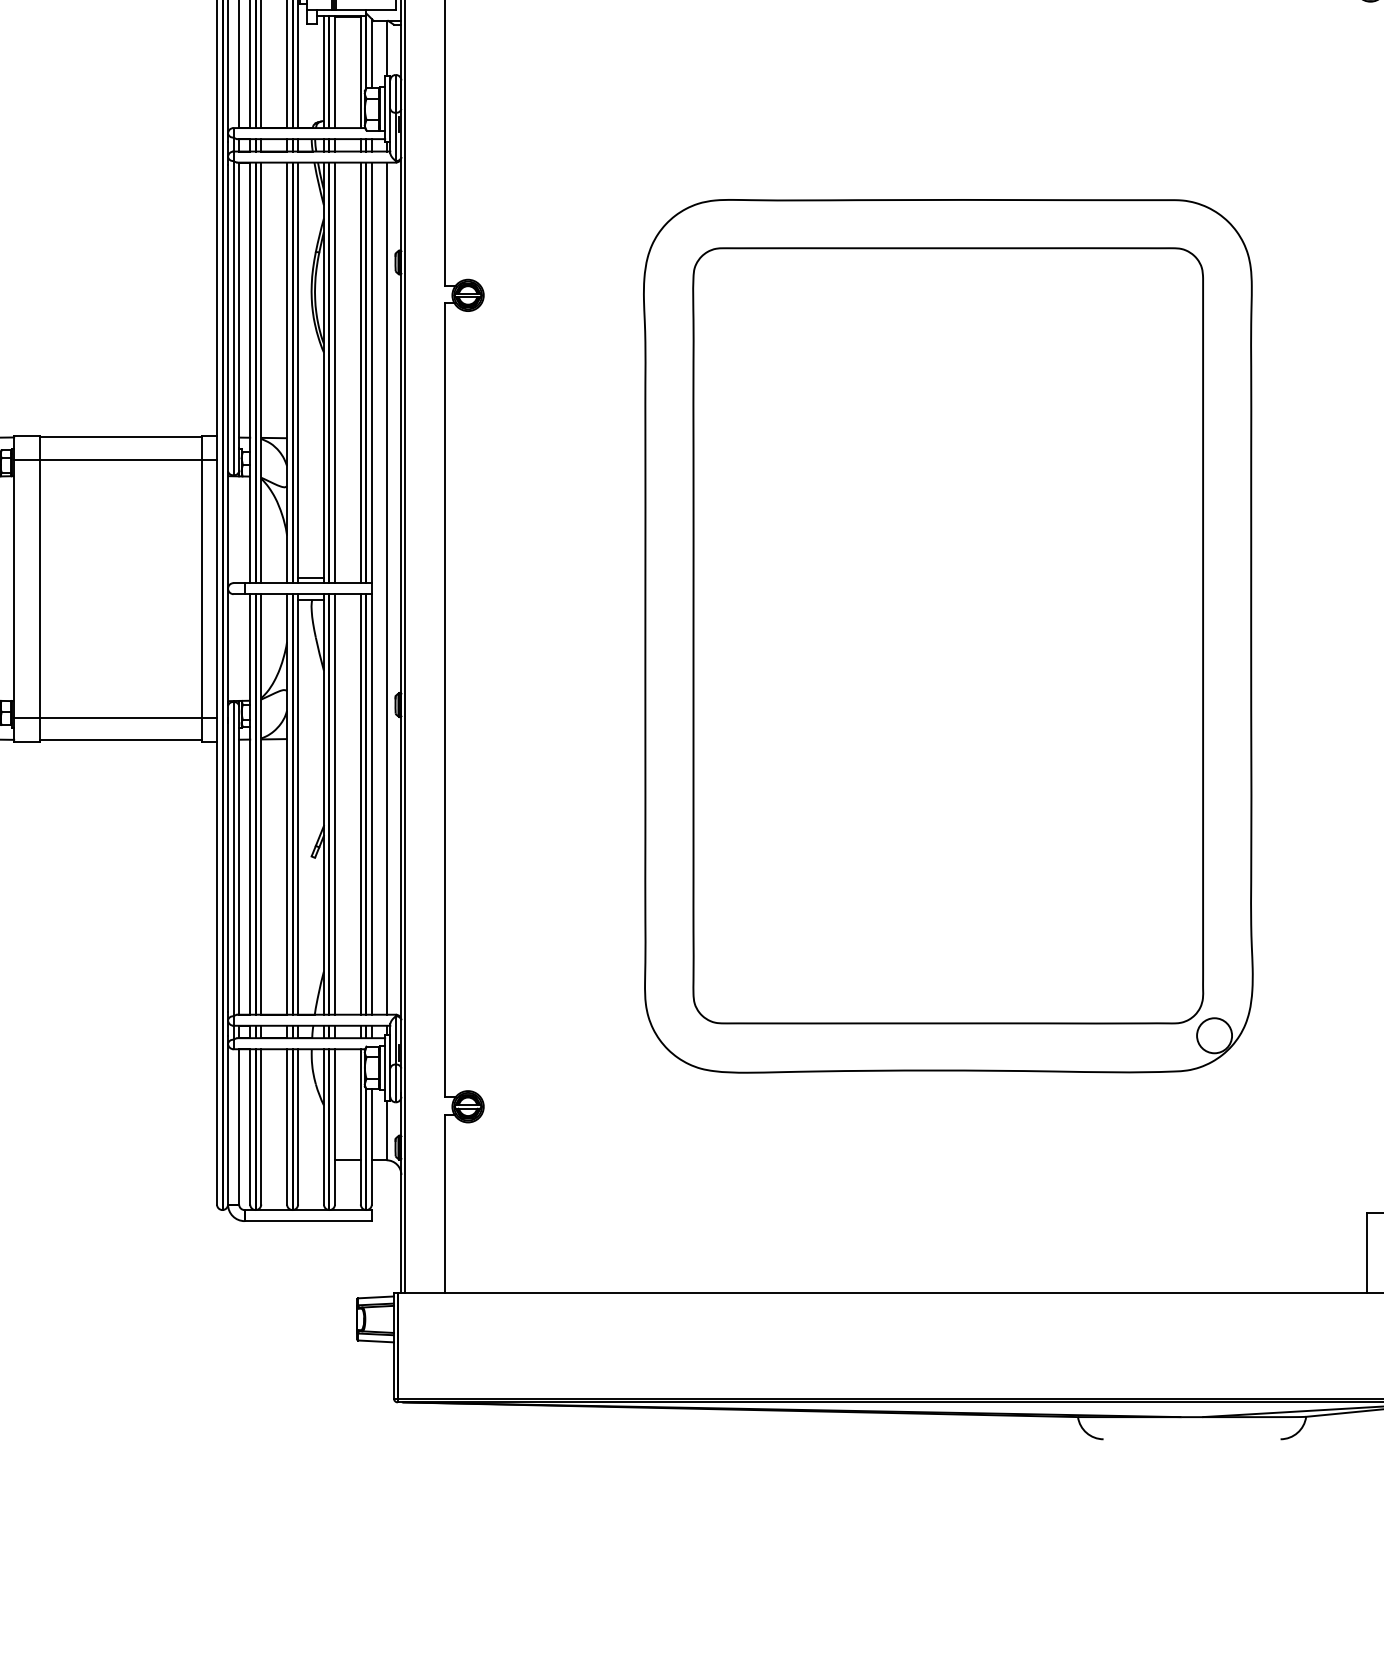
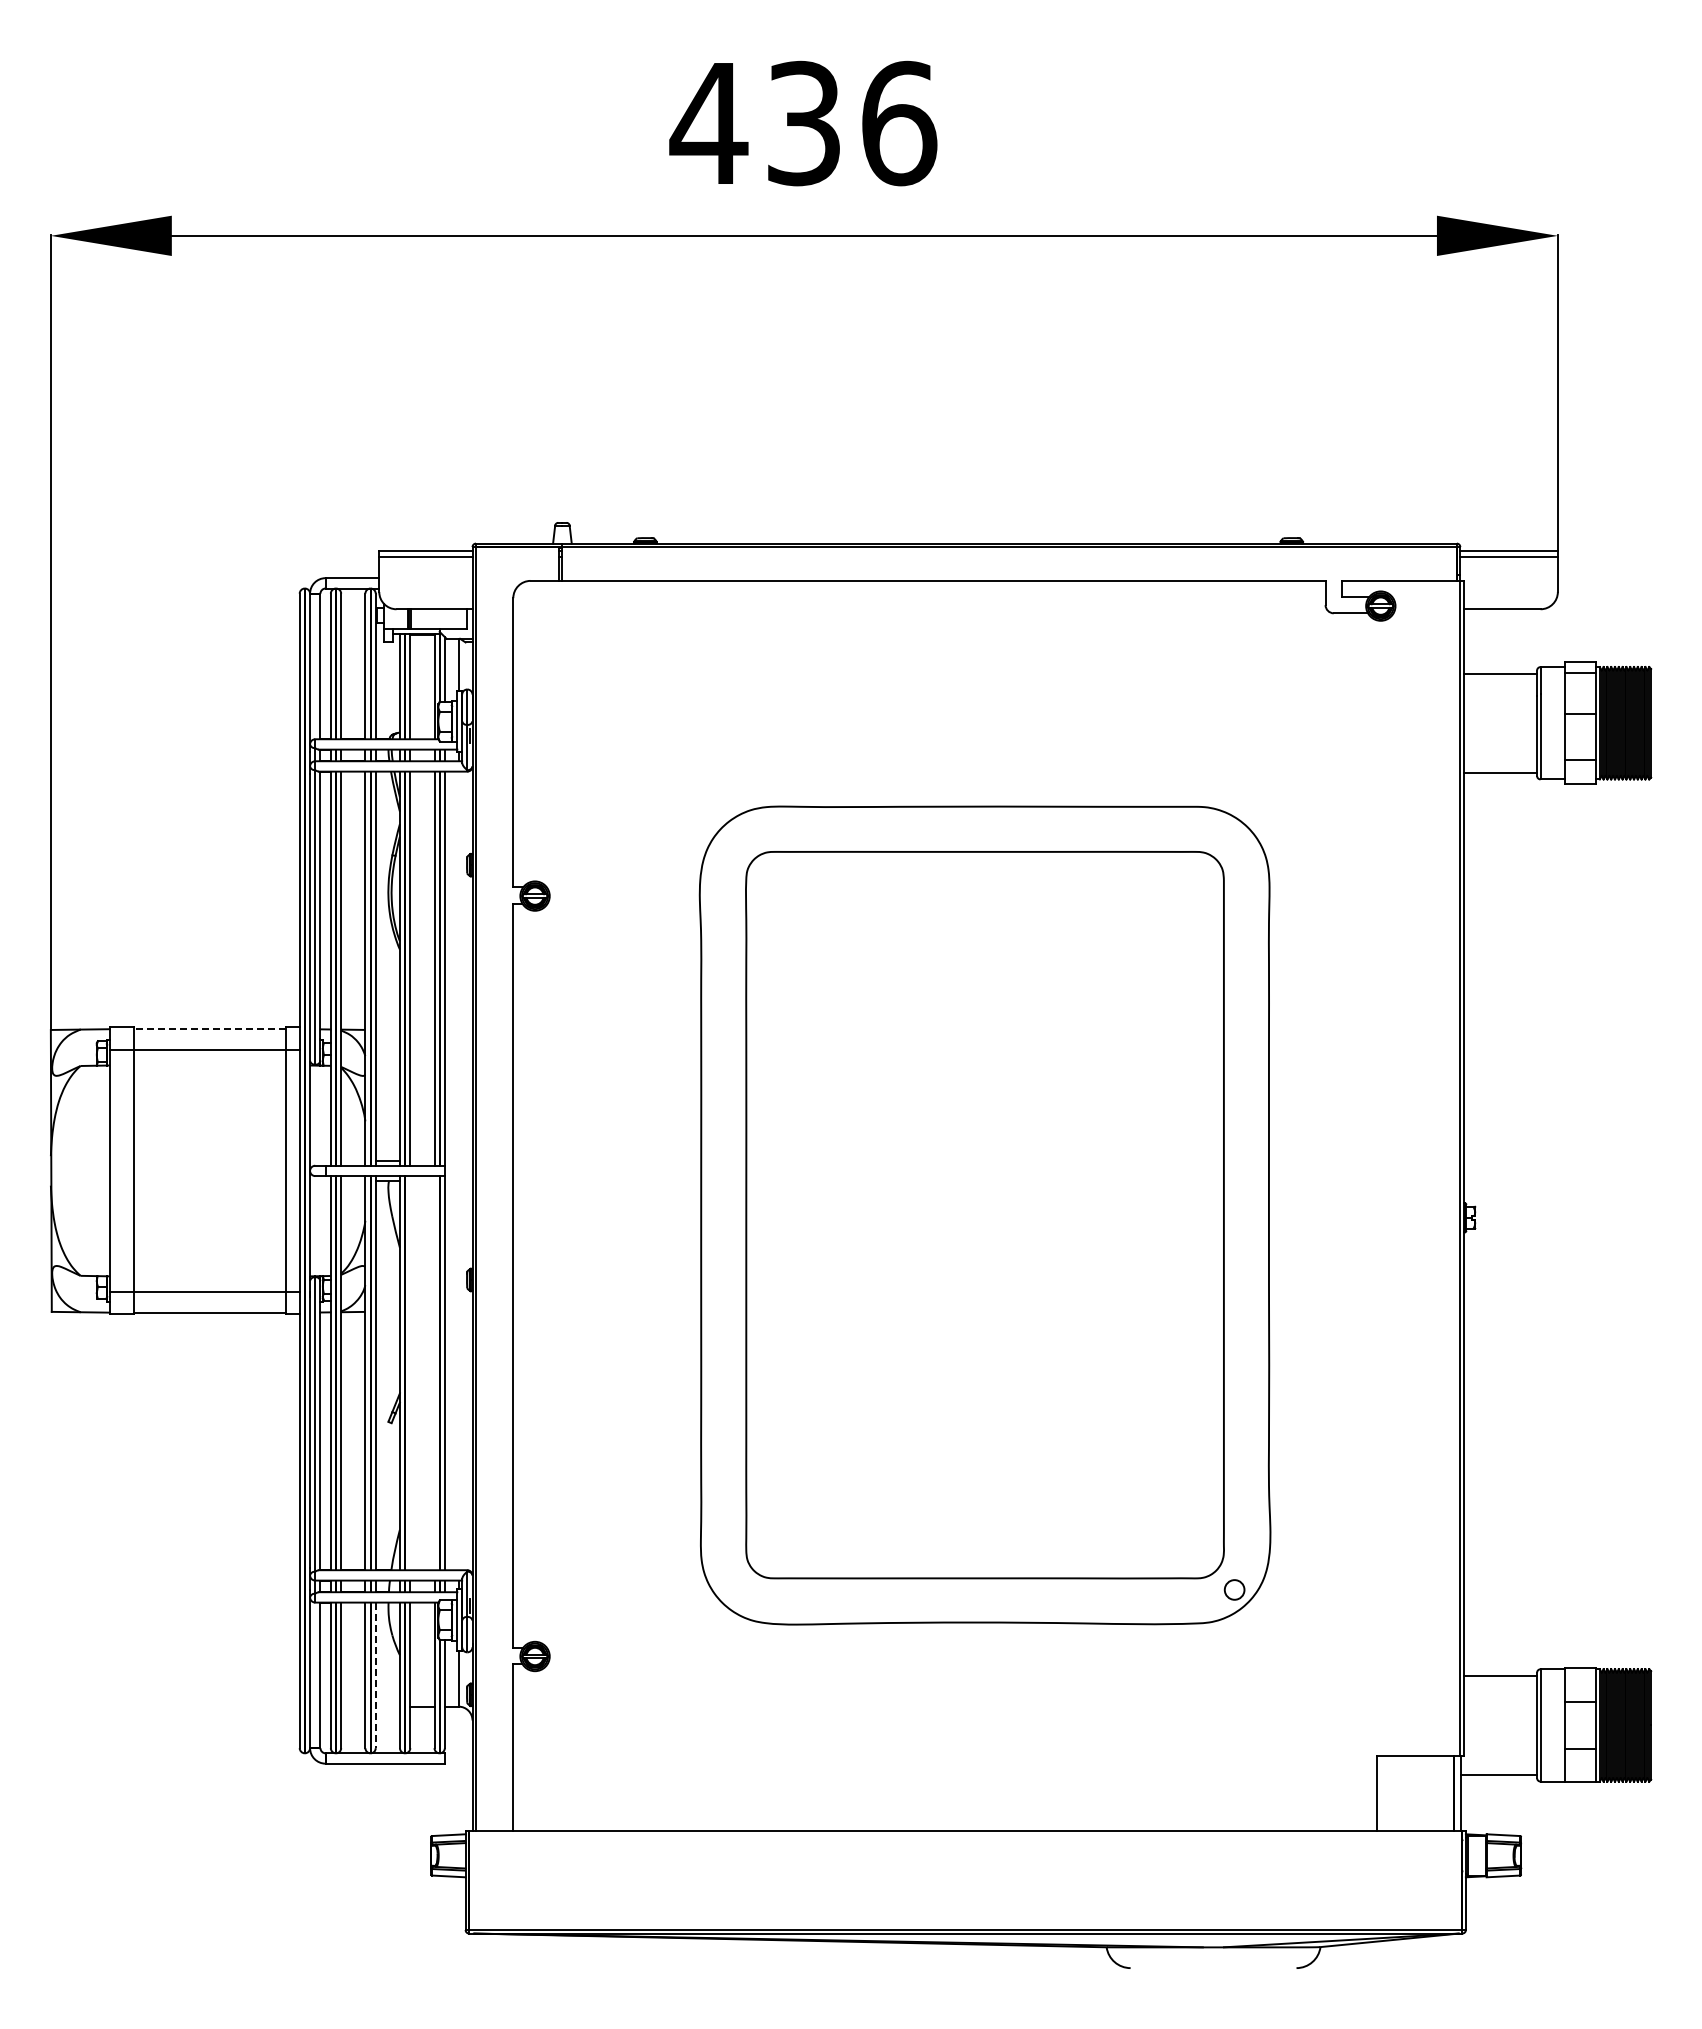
line: (120, 437) -> (209, 1029), solid -> dashed
line: (386, 588) -> (458, 1170), removed
line: (335, 804) -> (410, 1373), removed
line: (360, 804) -> (434, 1373), removed
circle: (1214, 1035) -> (1234, 1589), size x0.6
line: (297, 1127) -> (375, 1675), solid -> dashed

